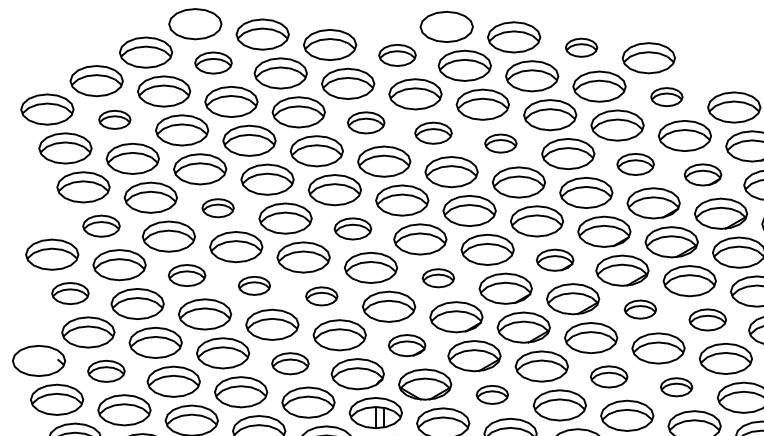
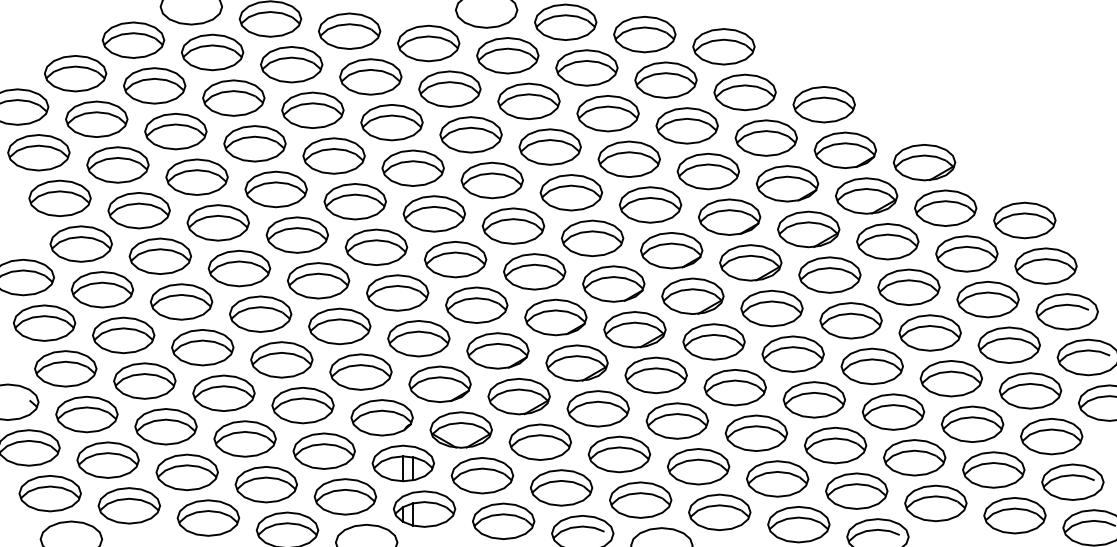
part: (581, 47) -> (644, 34), size x1.67
part: (397, 55) -> (428, 43), size x1.43
part: (213, 63) -> (212, 52), size x1.43
part: (666, 97) -> (744, 92), size x1.67
part: (114, 119) -> (96, 118), size x1.67
part: (365, 122) -> (391, 122), size x1.43
part: (433, 132) -> (470, 134), size x1.43
part: (500, 143) -> (549, 146), size x1.67
part: (635, 164) -> (708, 171), size x1.43
part: (702, 174) -> (787, 183), size x1.43
part: (217, 207) -> (217, 222), size x1.67
part: (100, 225) -> (80, 243), size x1.43
part: (352, 228) -> (376, 246), size x1.43
part: (554, 259) -> (613, 283), size x1.43
part: (186, 275) -> (181, 301), size x1.43
part: (438, 277) -> (476, 304), size x1.67
part: (254, 285) -> (260, 313), size x1.67
part: (70, 293) -> (44, 322), size x1.43
part: (321, 296) -> (339, 326), size x1.67
part: (639, 309) -> (713, 341), size x1.67
part: (707, 319) -> (792, 353), size x1.43
part: (406, 344) -> (439, 383), size x1.43
part: (289, 363) -> (302, 405), size x1.43
part: (106, 371) -> (86, 414), size x1.43
part: (608, 376) -> (676, 420), size x1.43
part: (676, 386) -> (756, 432), size x1.67
part: (491, 394) -> (539, 441), size x1.67

